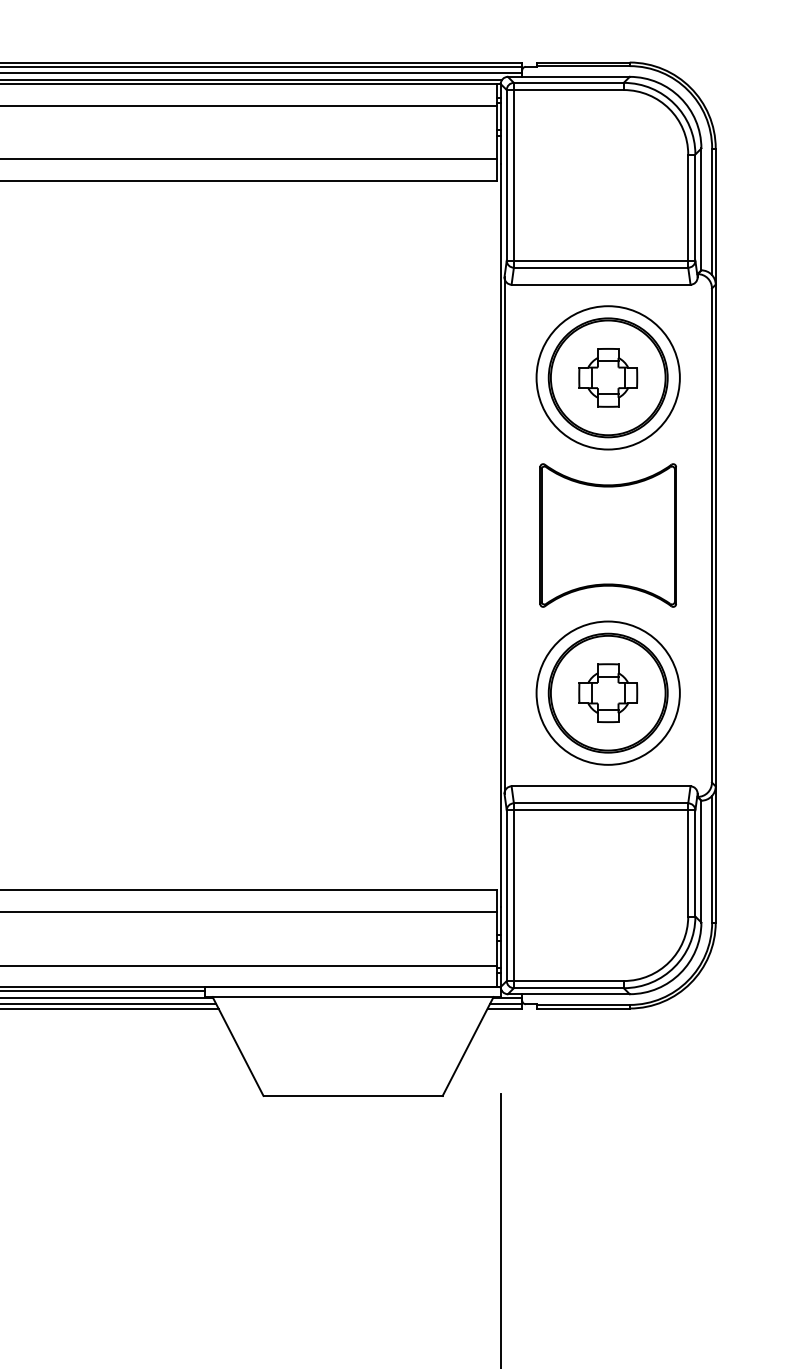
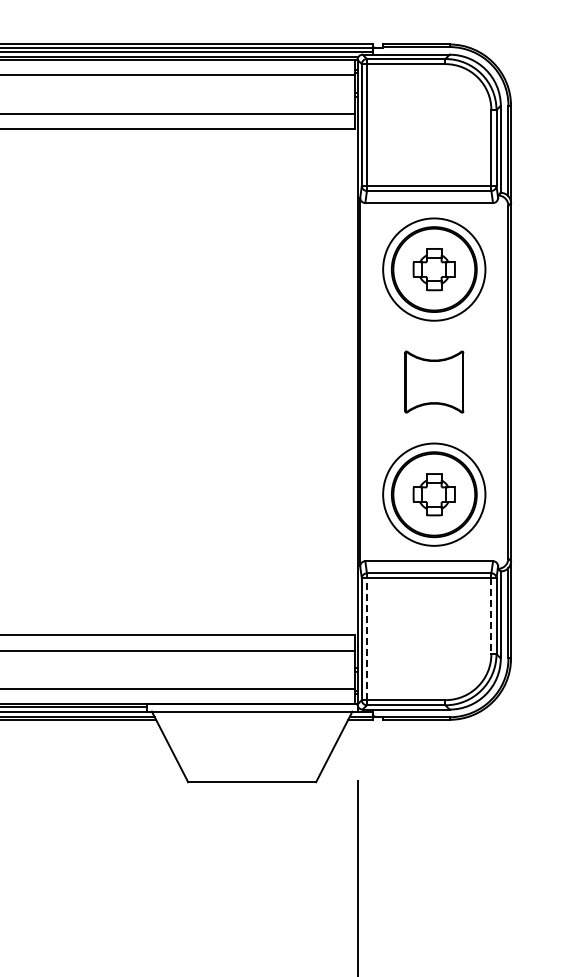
part: (608, 534) -> (434, 381), size x0.6
line: (688, 863) -> (491, 616), solid -> dashed
line: (513, 896) -> (366, 639), solid -> dashed

